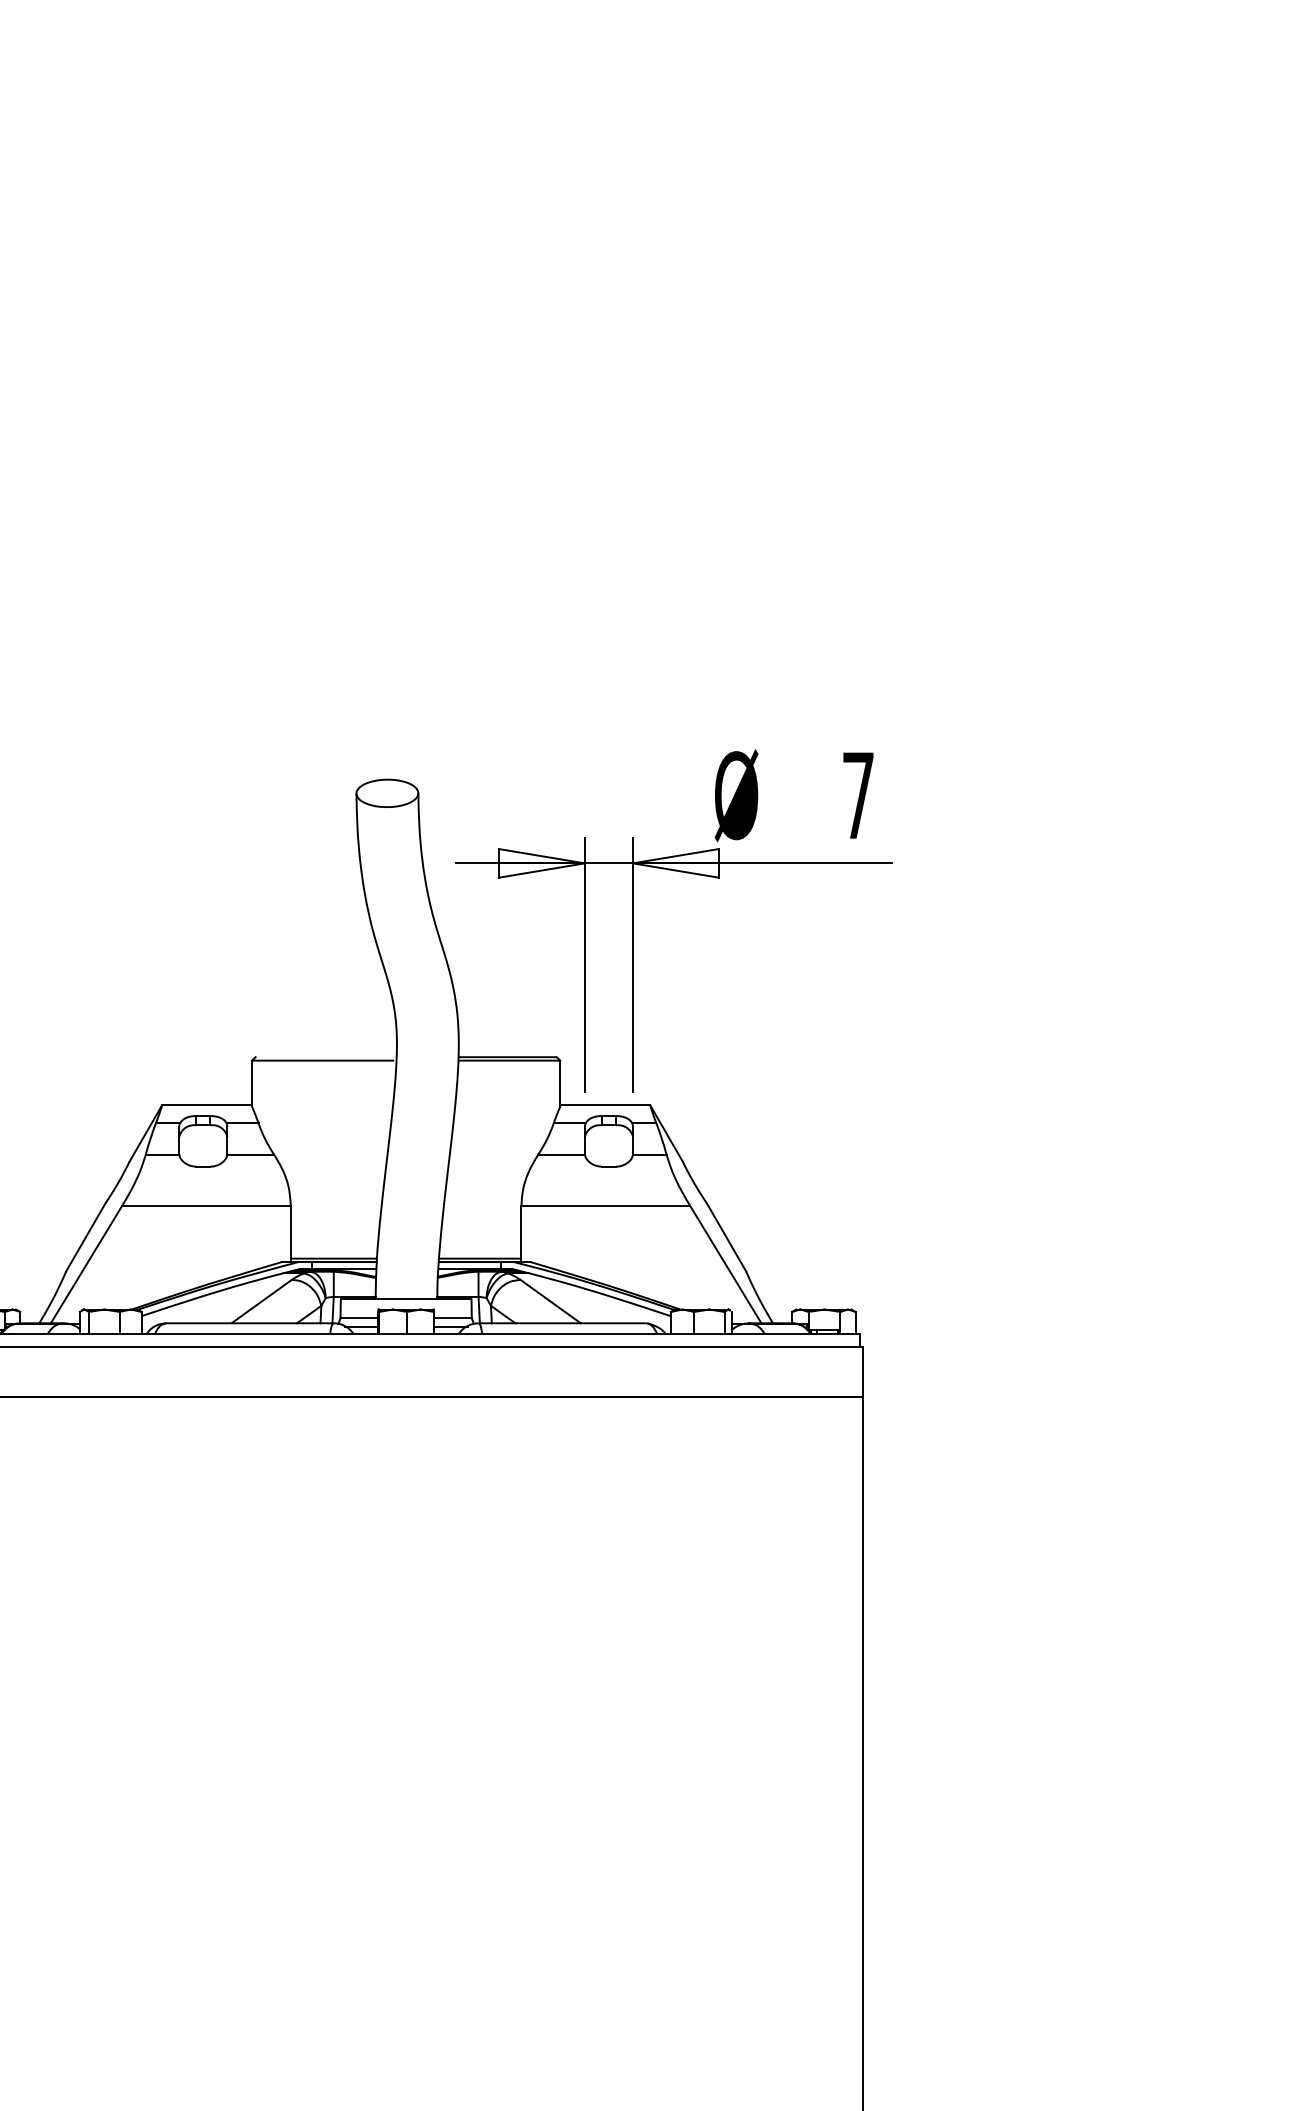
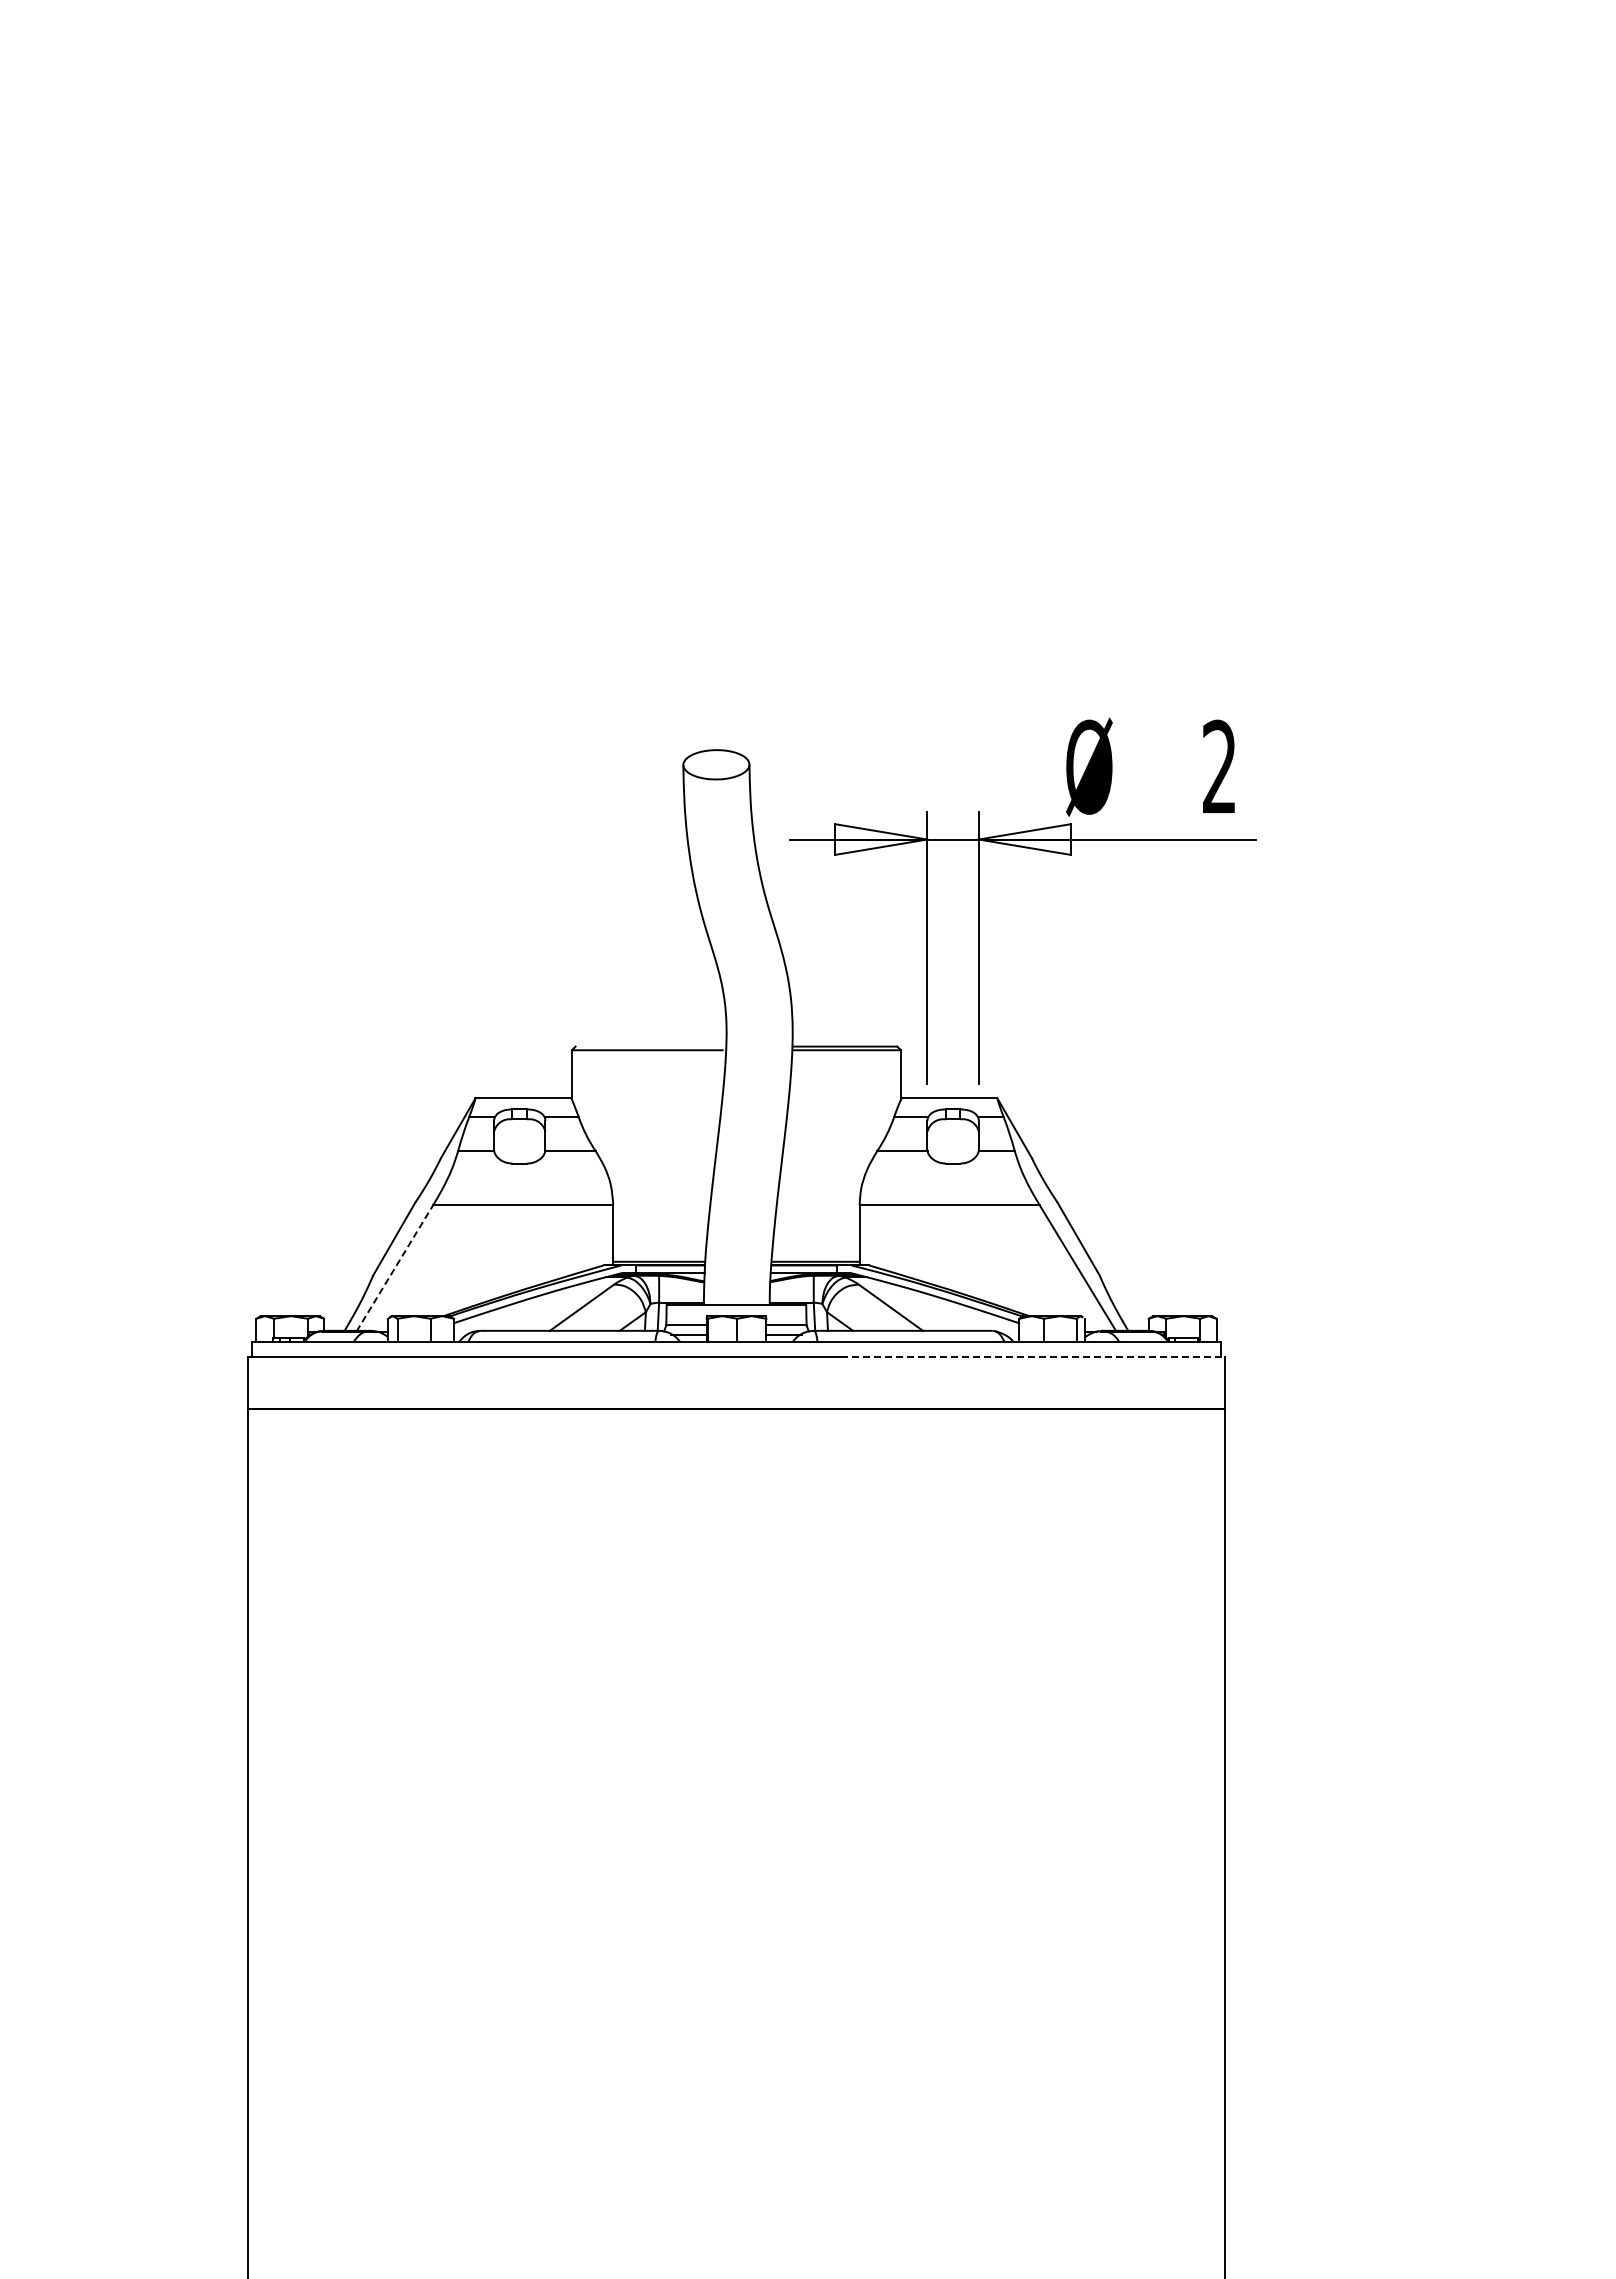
text: (858, 795) -> (1219, 766), 7 -> 2
line: (86, 1264) -> (394, 1268), solid -> dashed
line: (683, 1347) -> (1032, 1356), solid -> dashed

